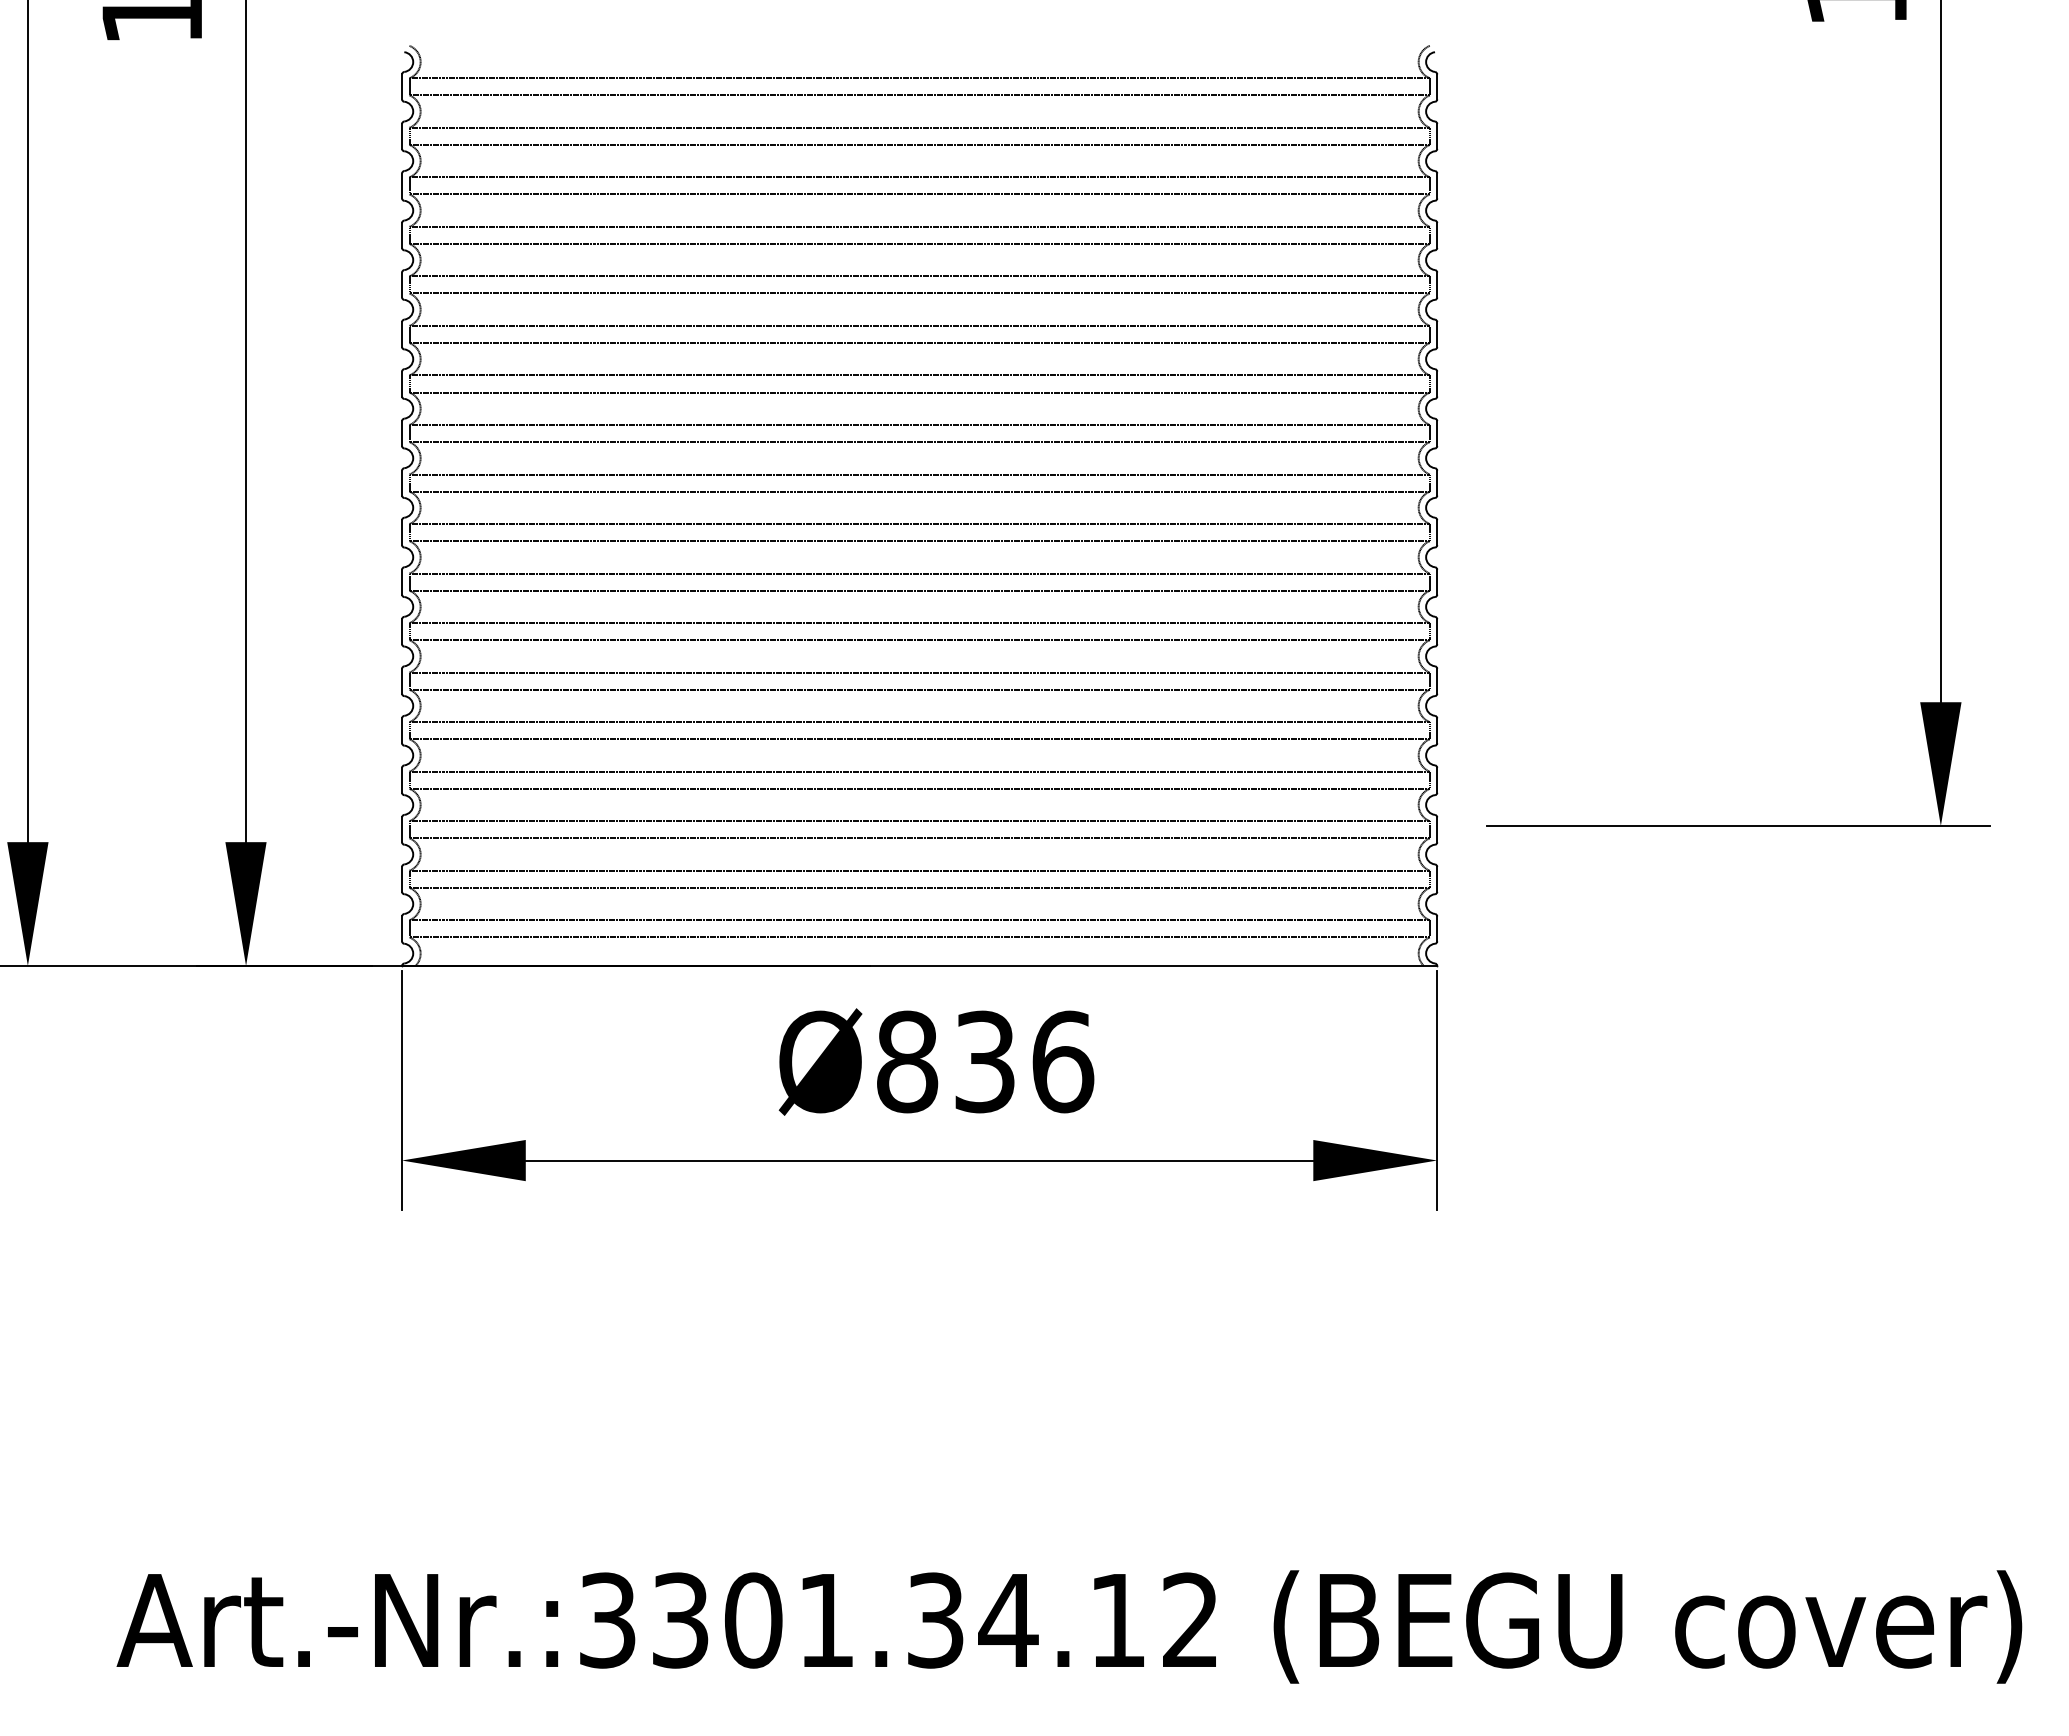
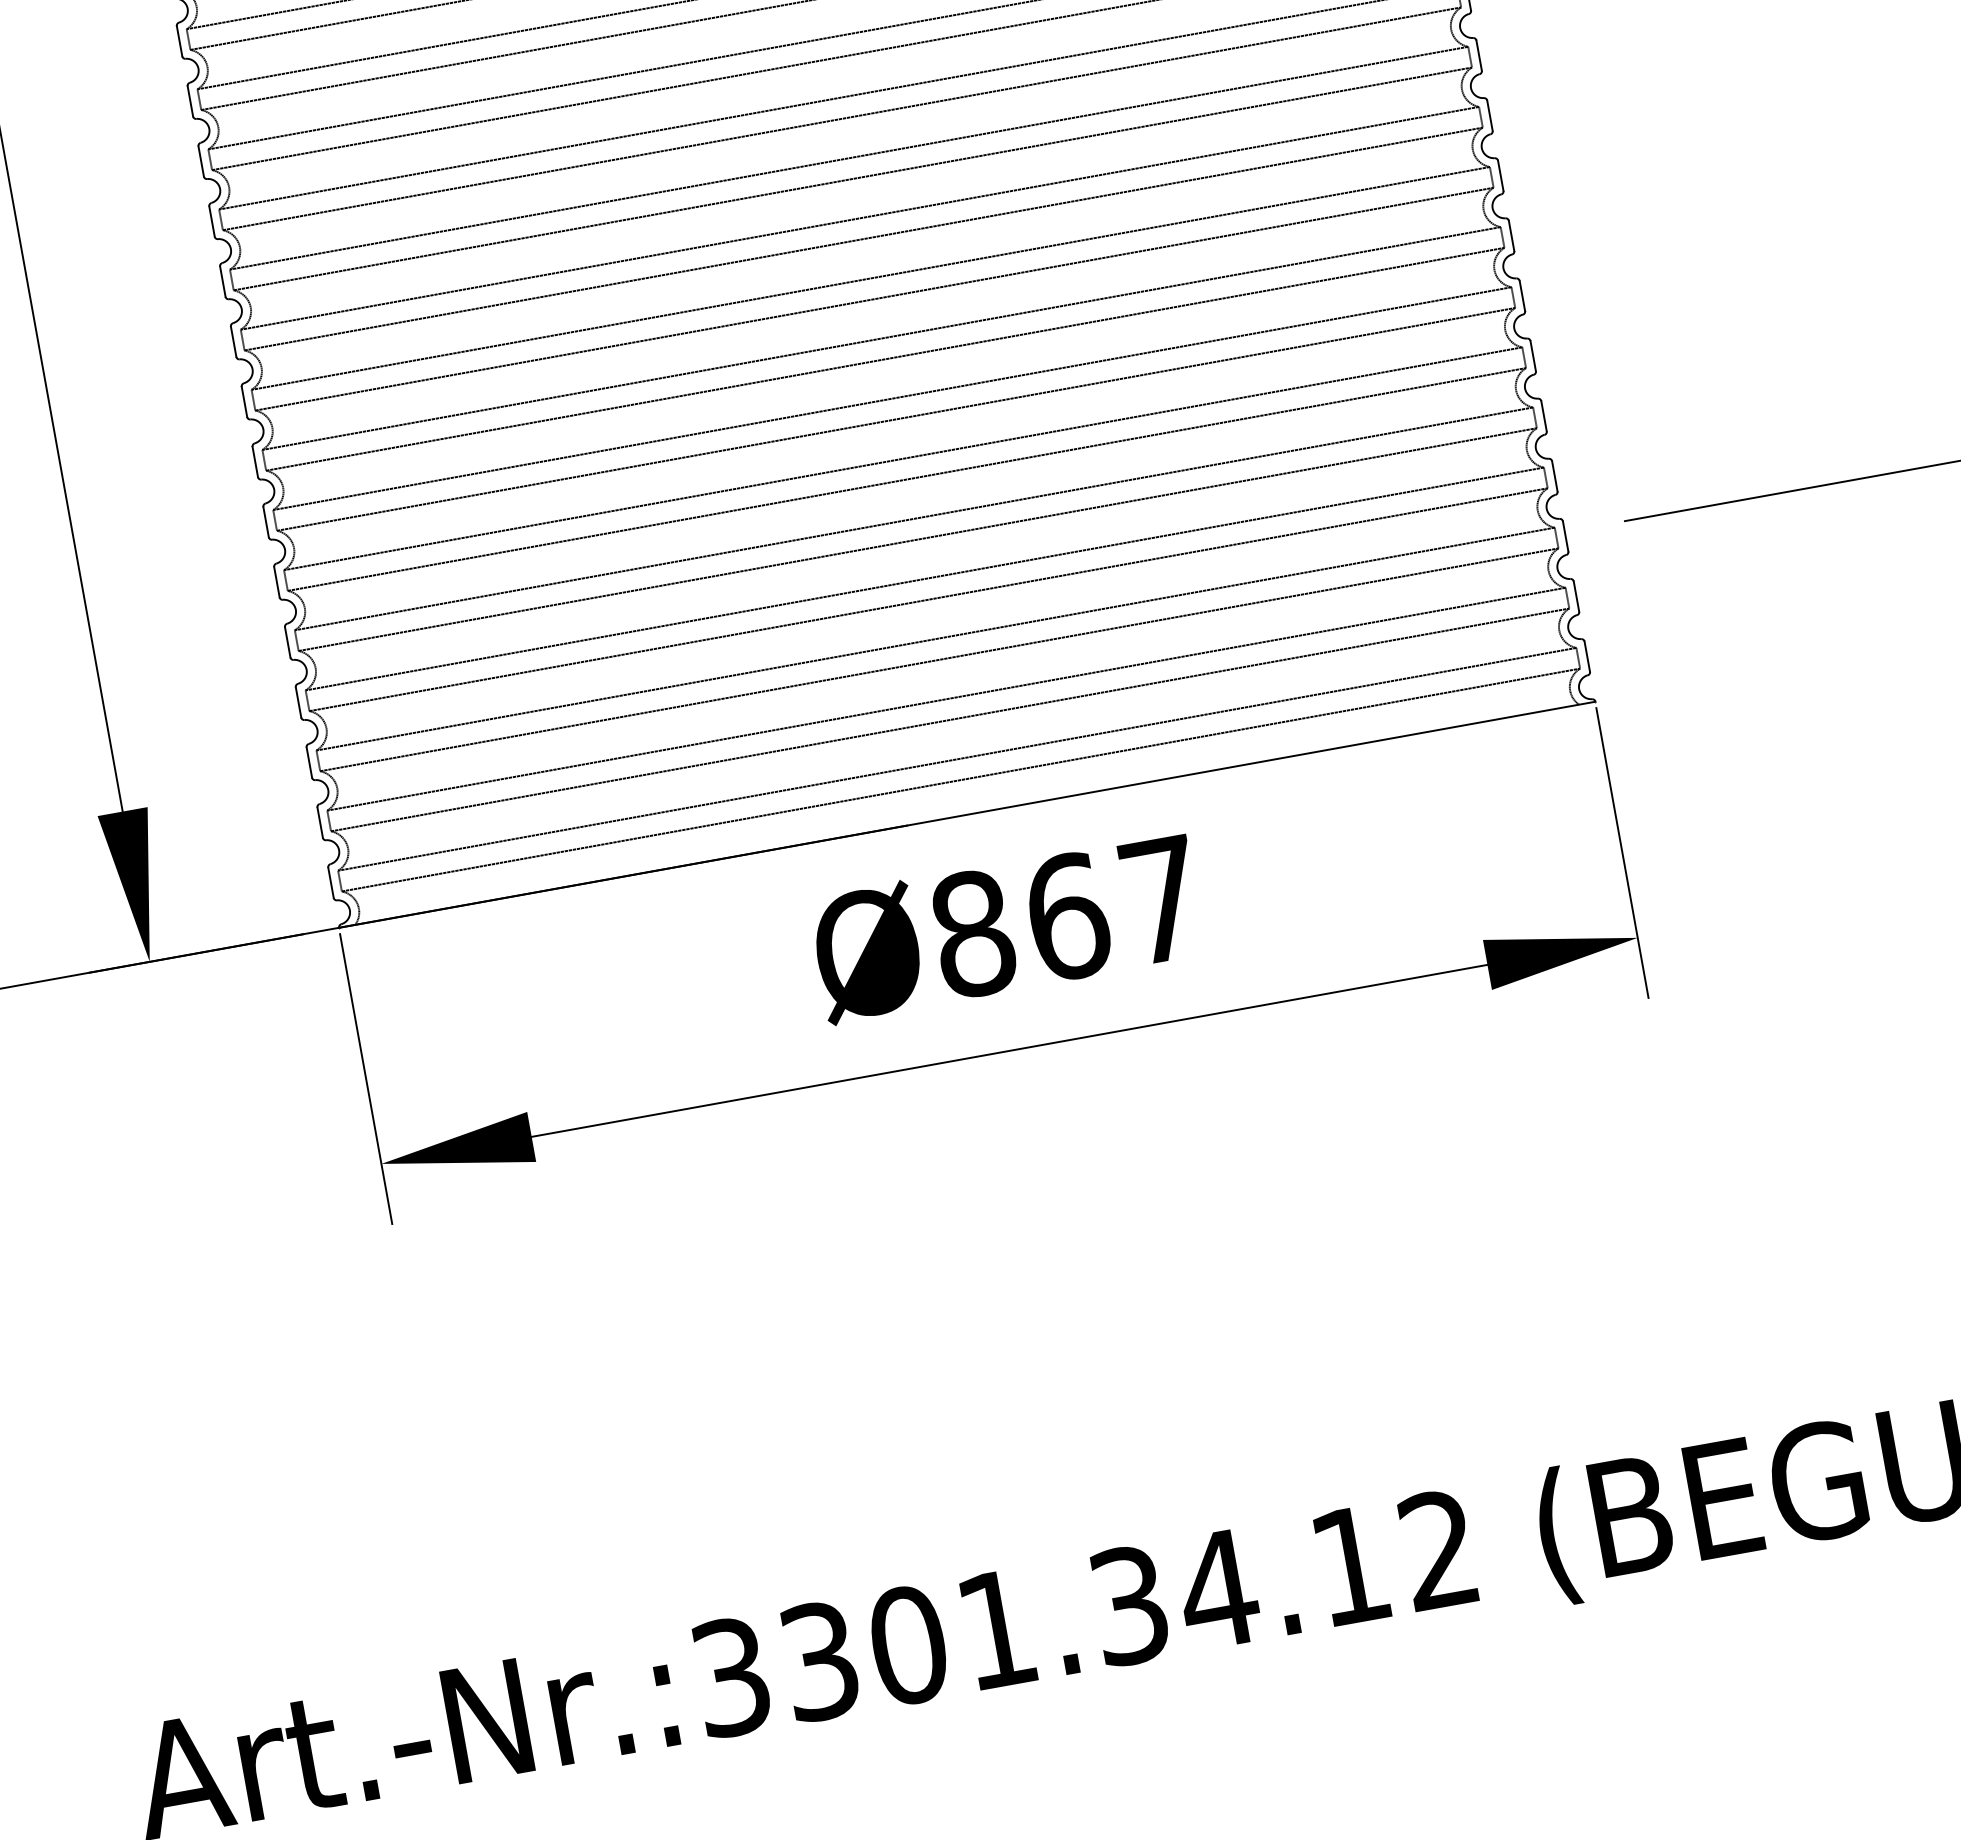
text: (1024, 1061) -> (1115, 907), Ø836 -> Ø867

